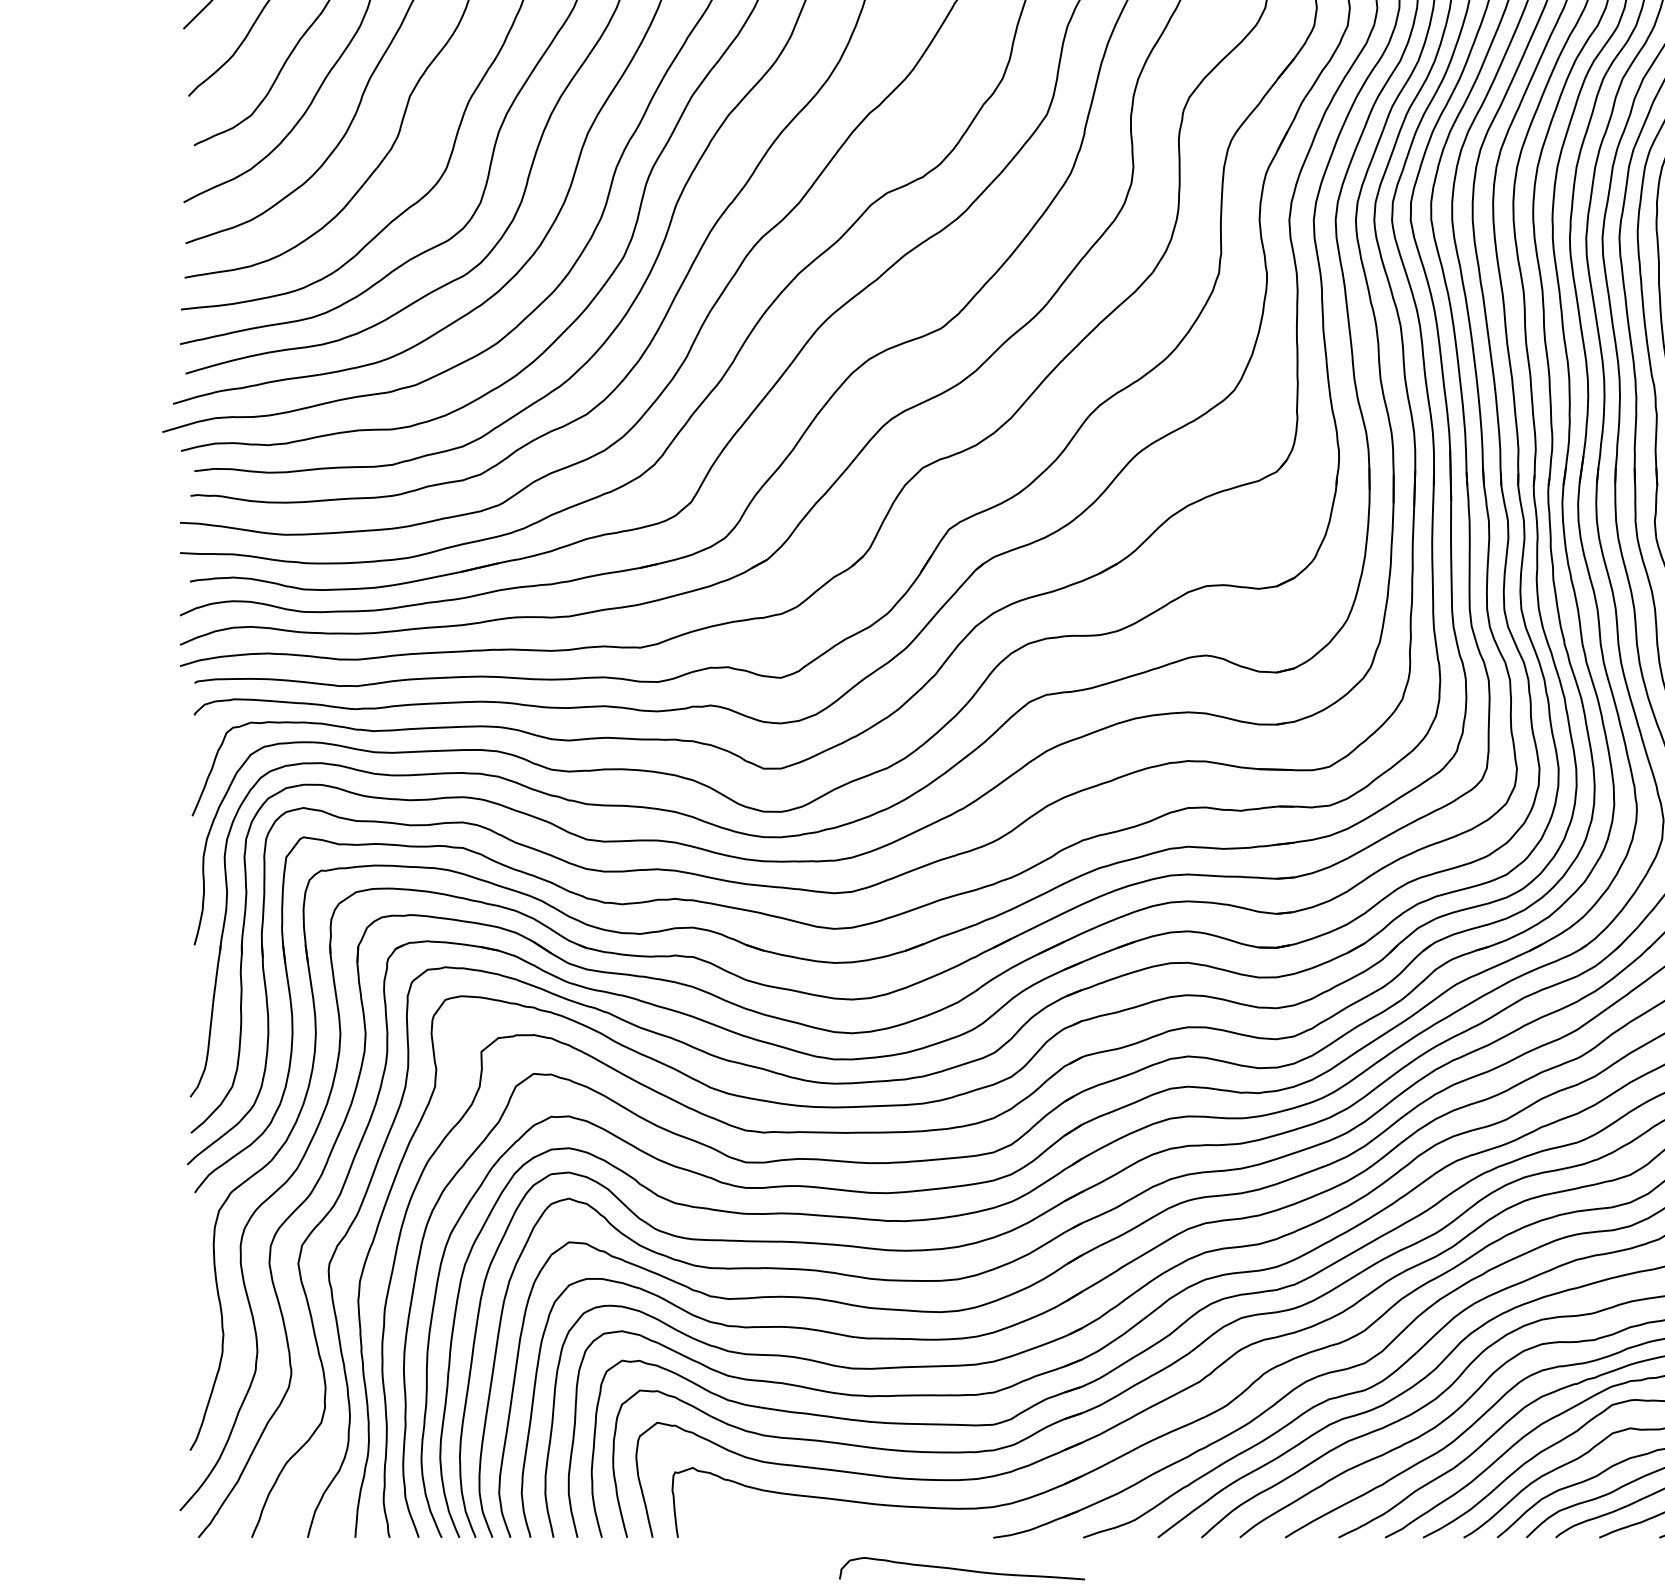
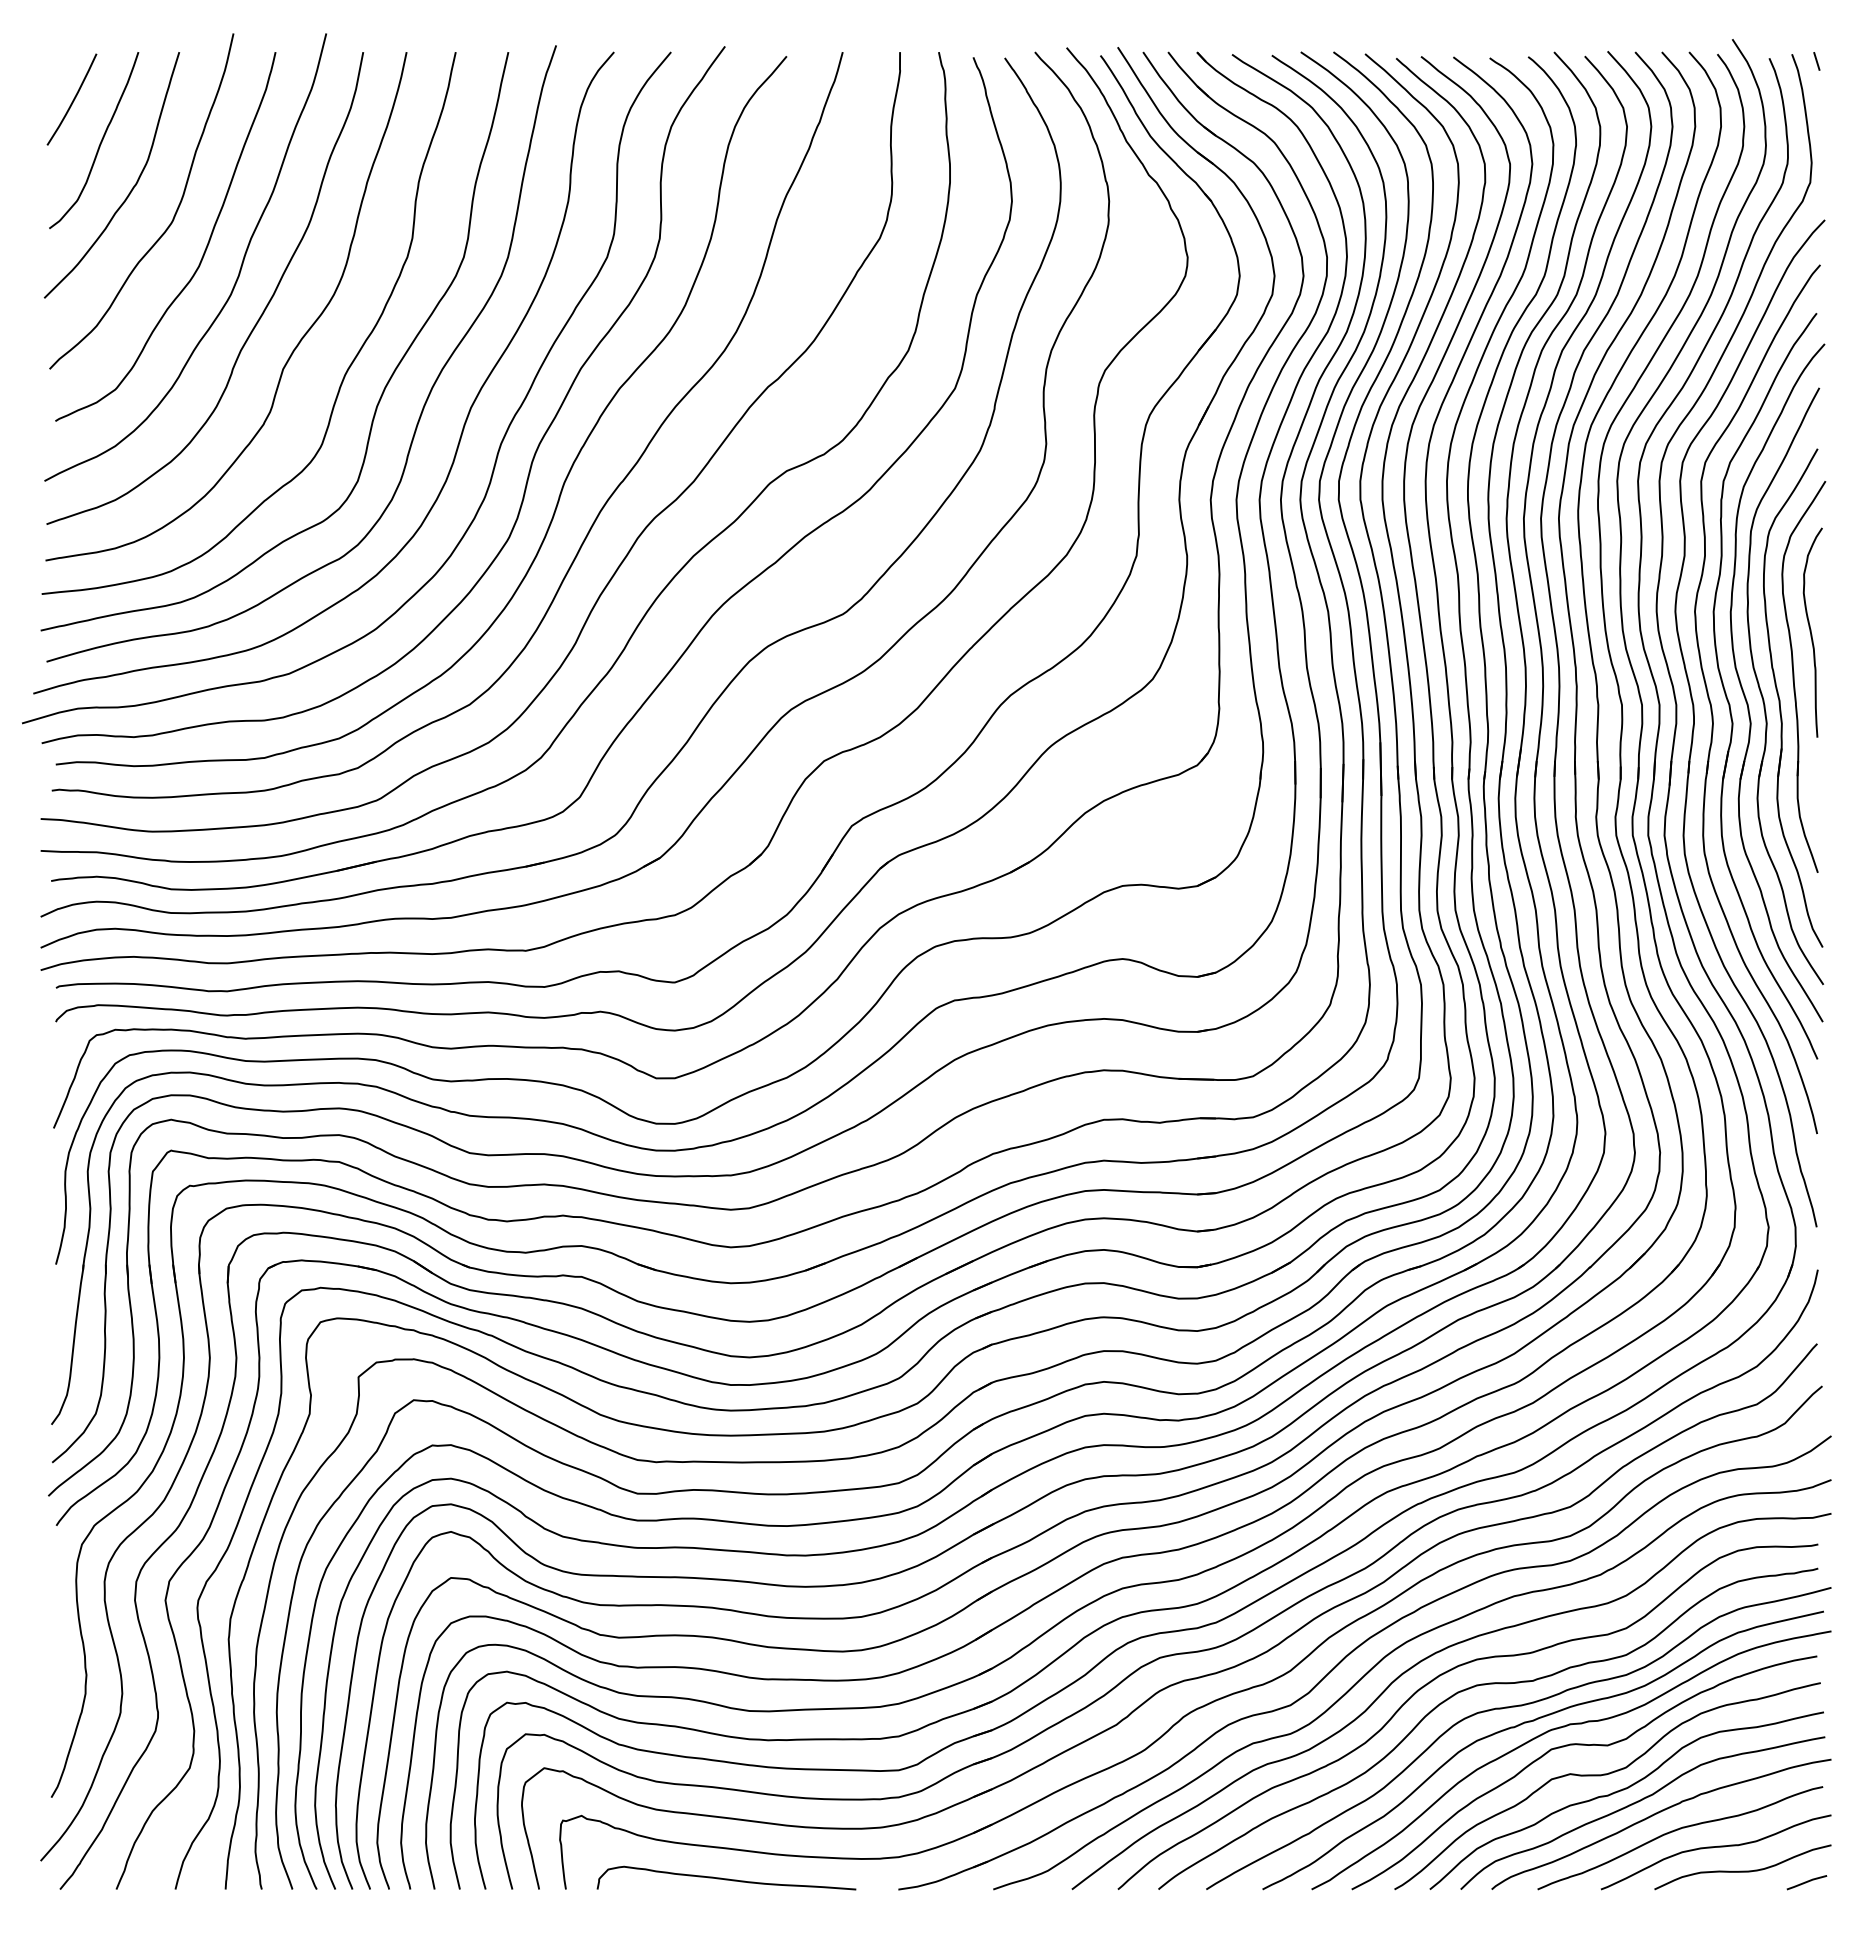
curve: (962, 1569) -> (726, 1878), moved

